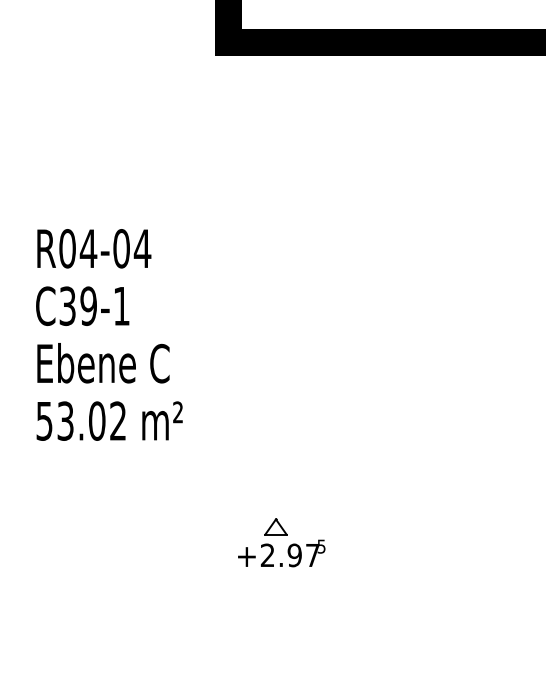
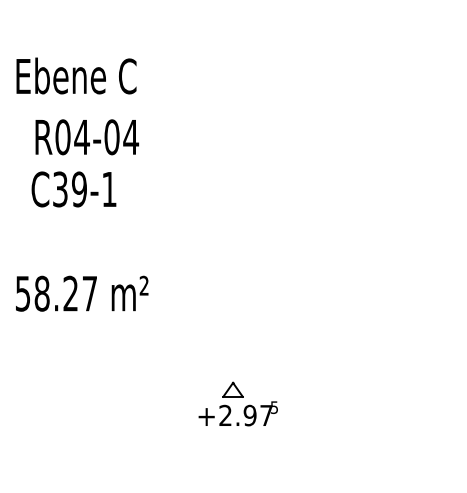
text: (94, 248) -> (87, 137), moved
text: (82, 305) -> (73, 188), moved
text: (103, 363) -> (76, 76), moved
text: (91, 420) -> (65, 293), 53.02 -> 58.27

